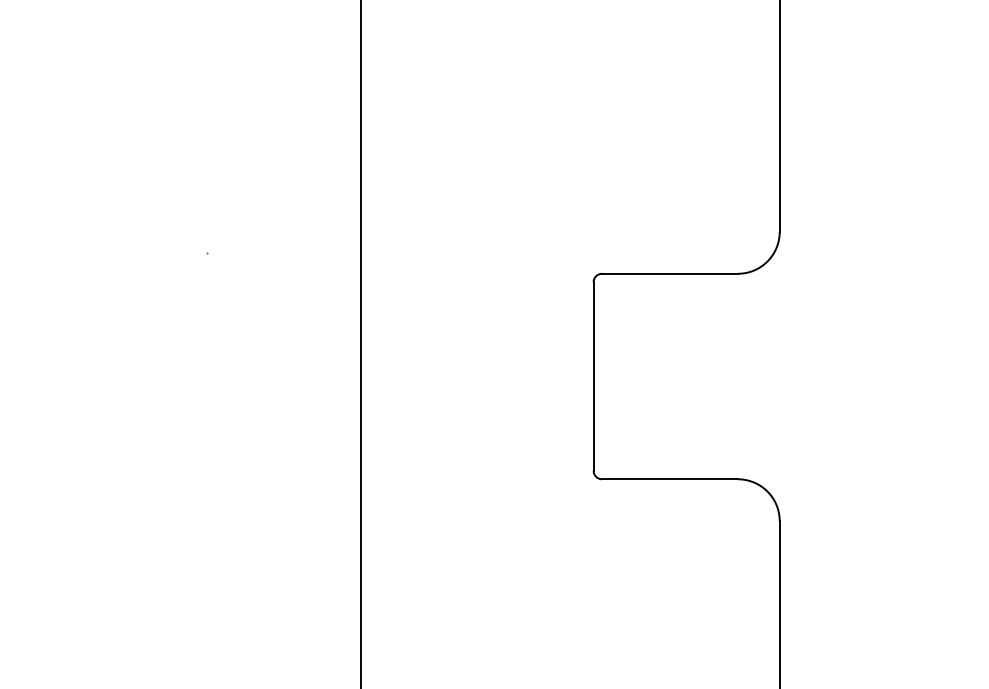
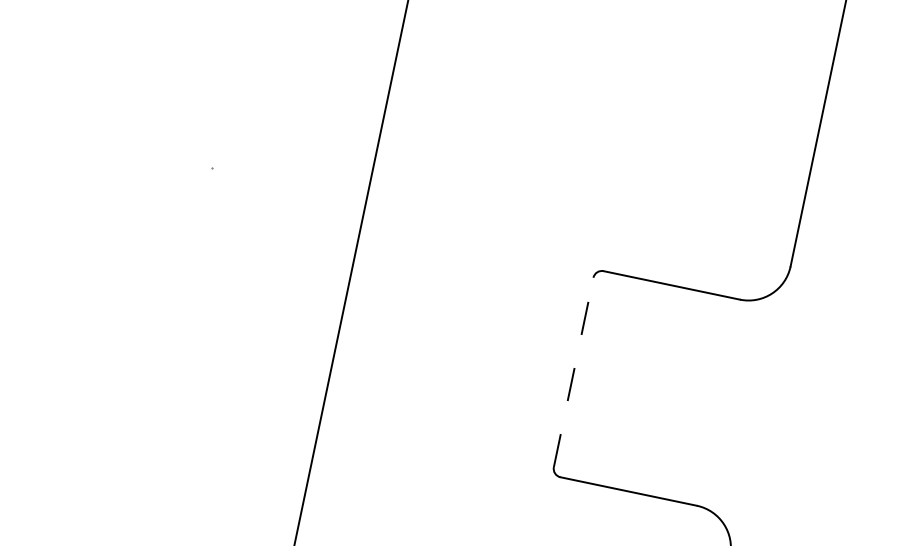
line: (593, 376) -> (573, 372), solid -> dashed

